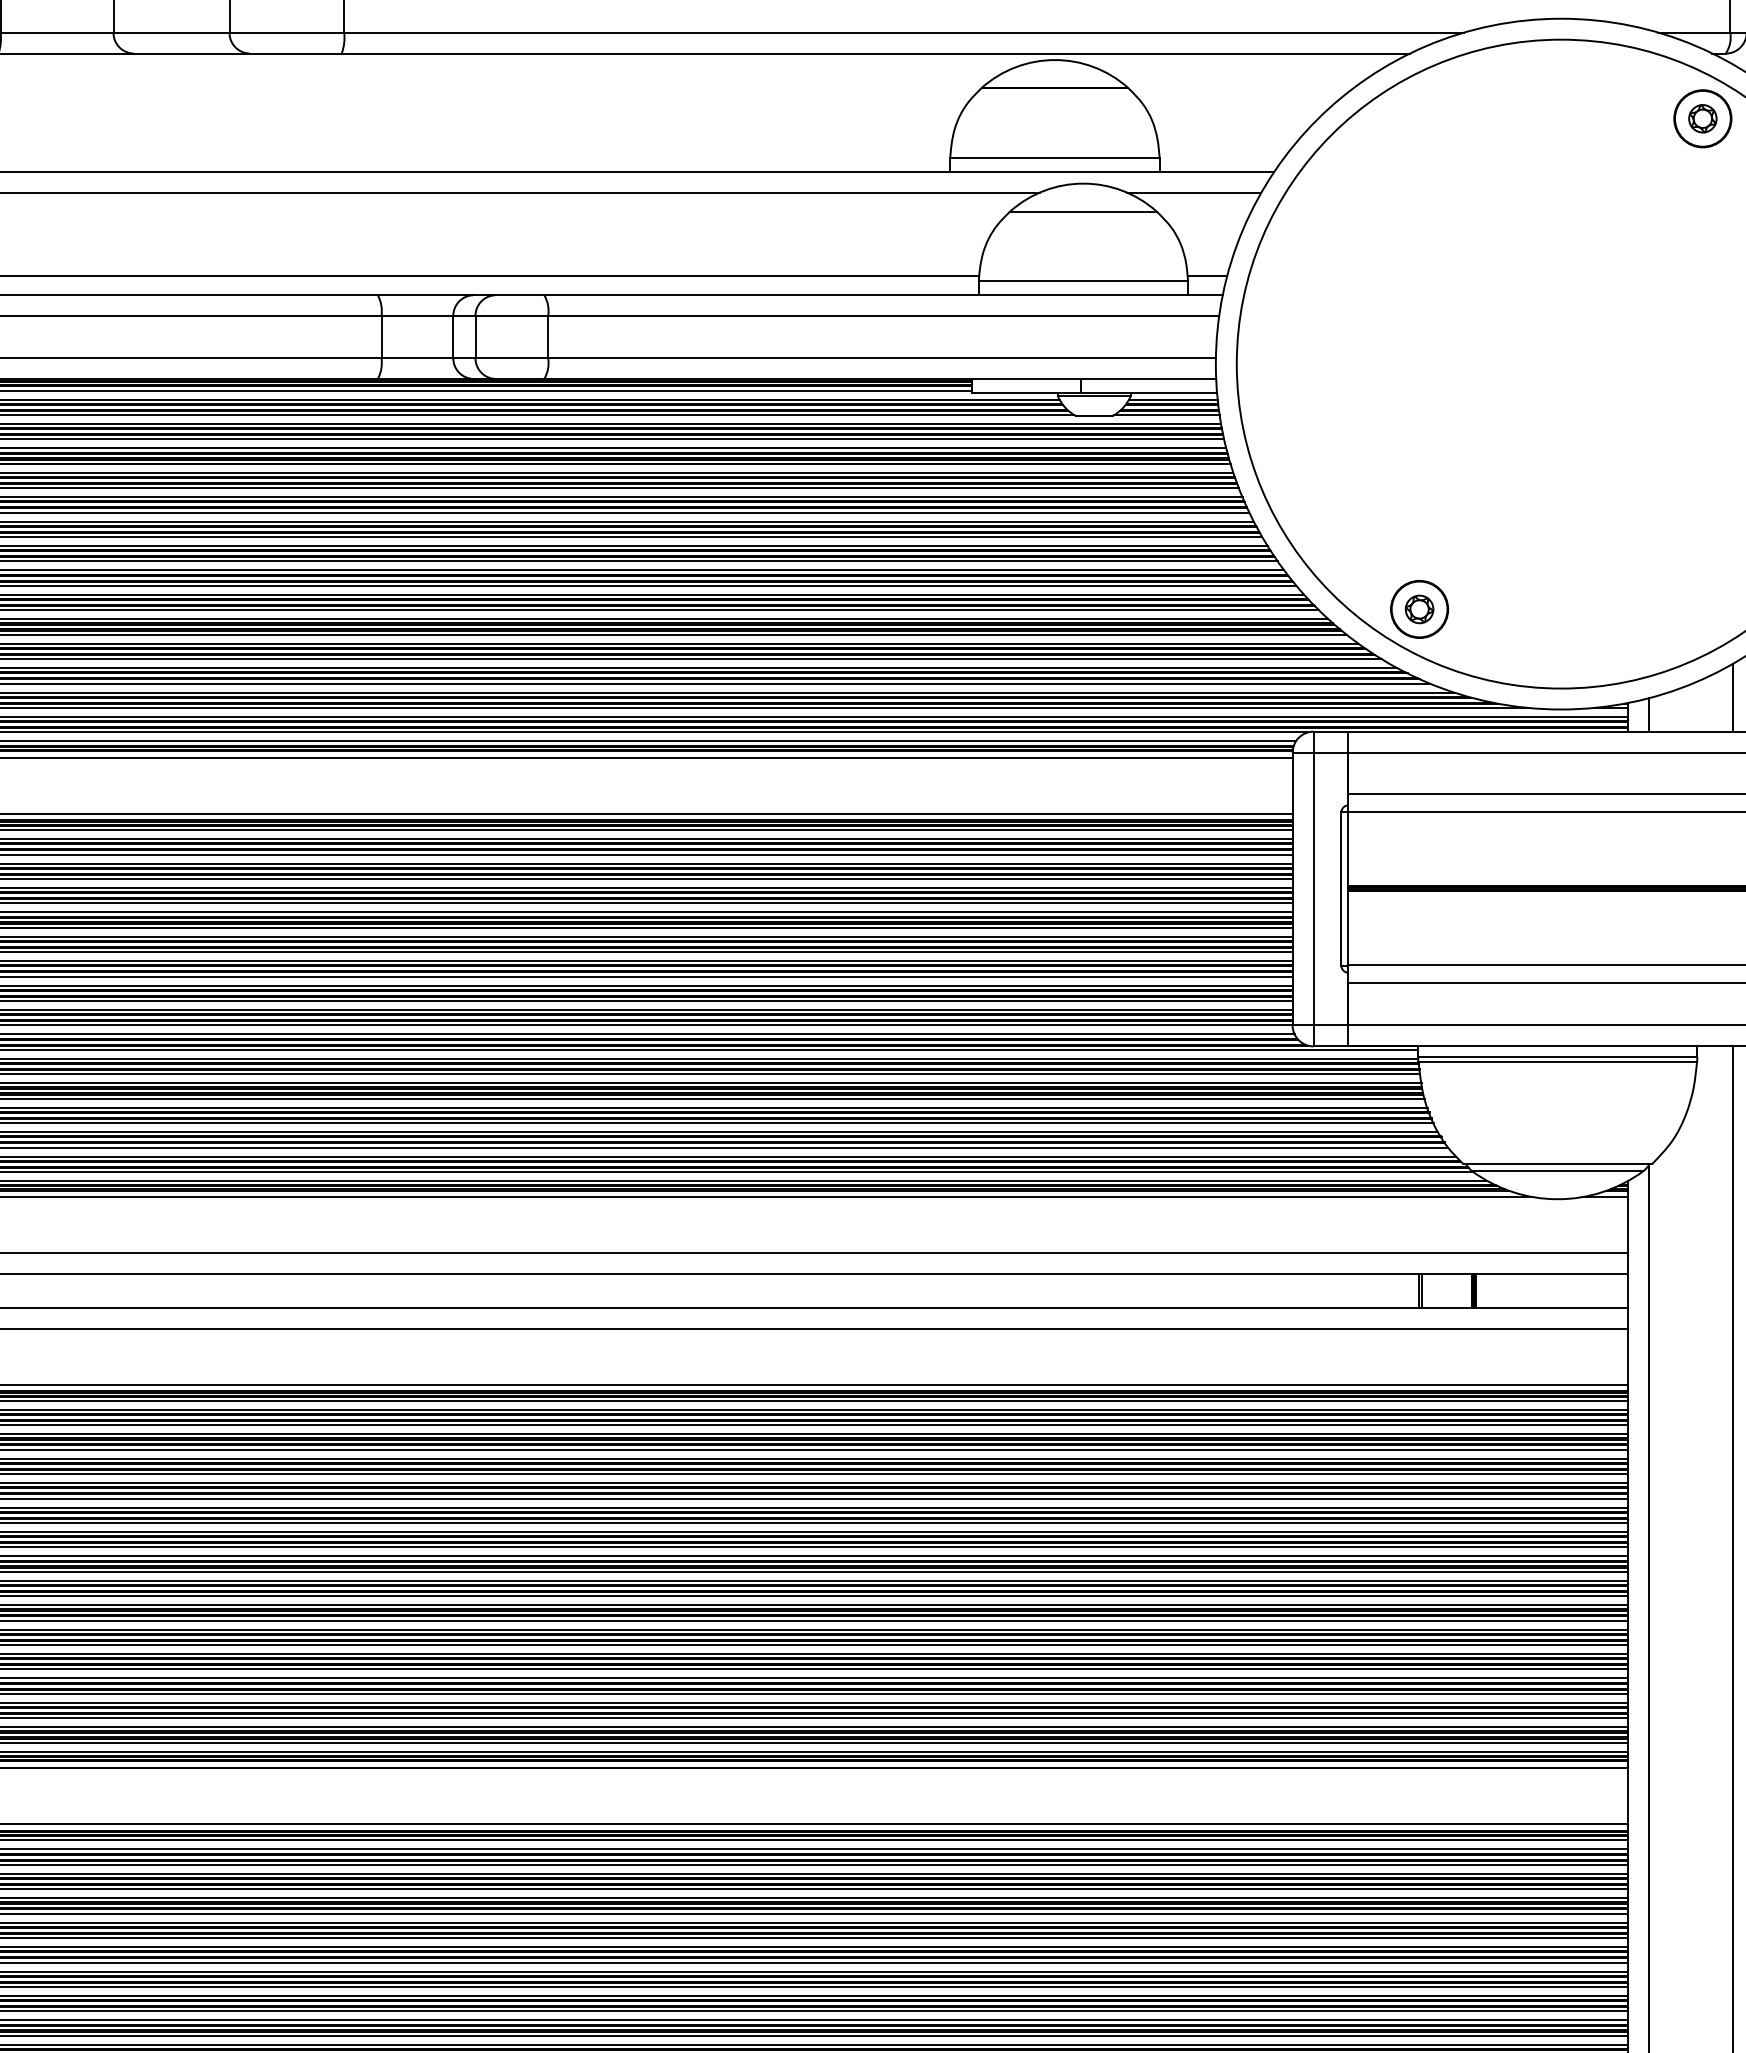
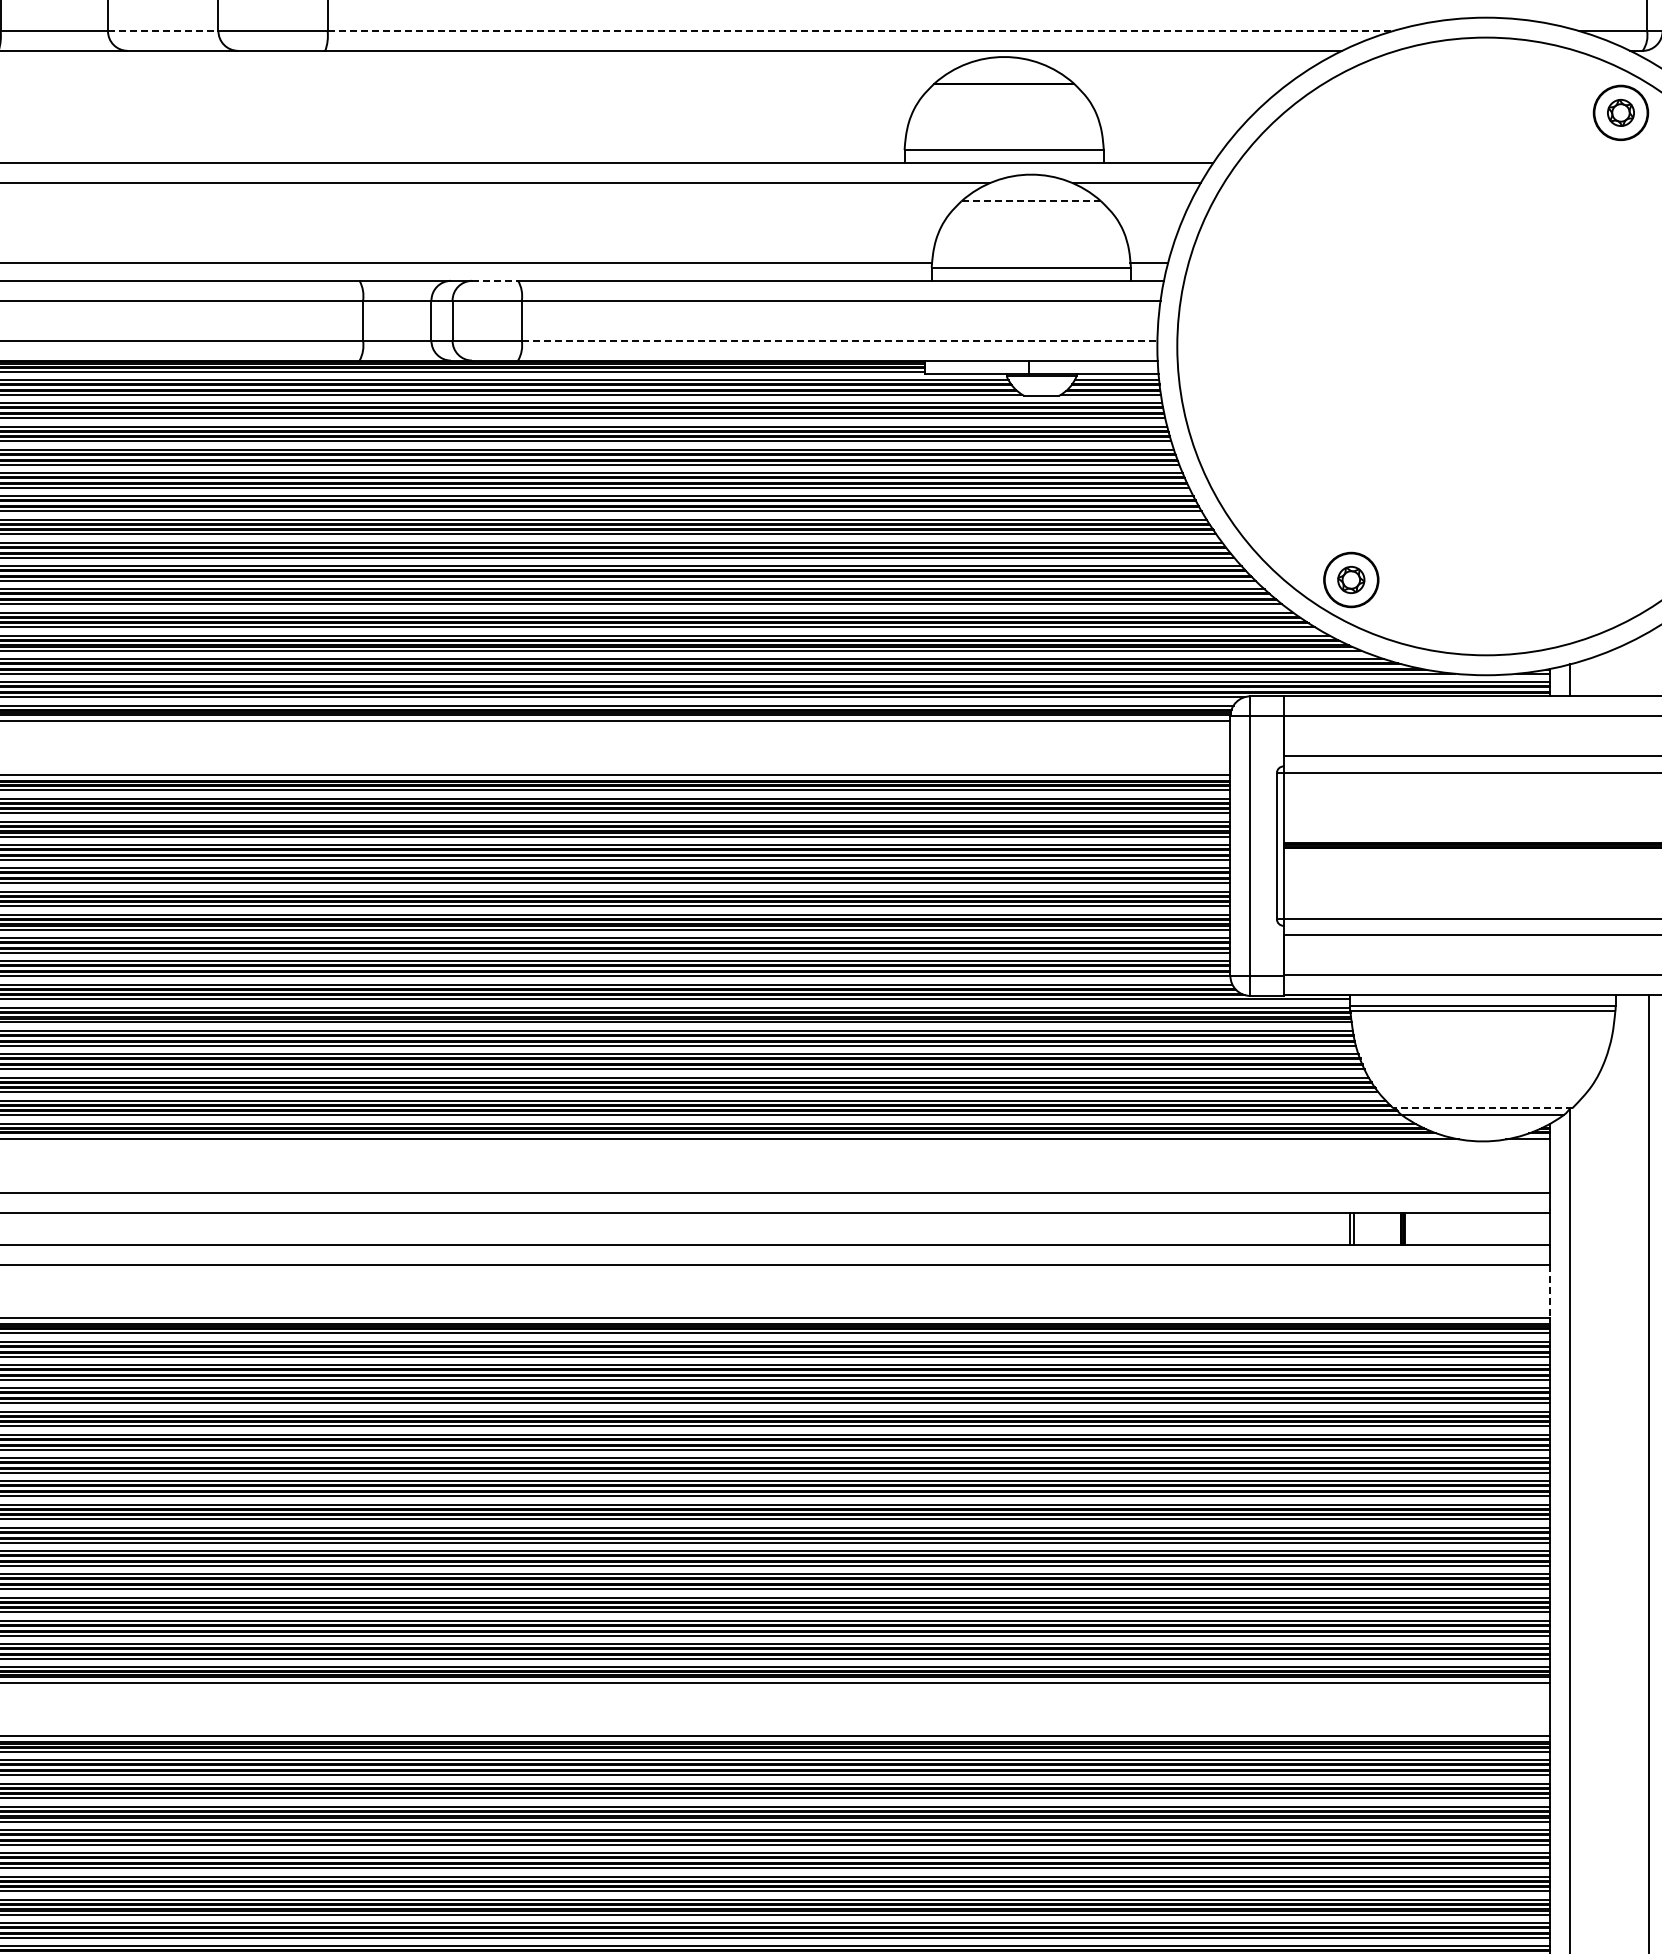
line: (171, 32) -> (163, 30), solid -> dashed
line: (903, 32) -> (860, 30), solid -> dashed
line: (1083, 211) -> (1031, 201), solid -> dashed
line: (520, 294) -> (495, 280), solid -> dashed
line: (881, 357) -> (839, 340), solid -> dashed
line: (1732, 697) -> (1649, 663), removed
line: (1557, 1164) -> (1482, 1108), solid -> dashed
line: (1627, 1356) -> (1549, 1291), solid -> dashed

